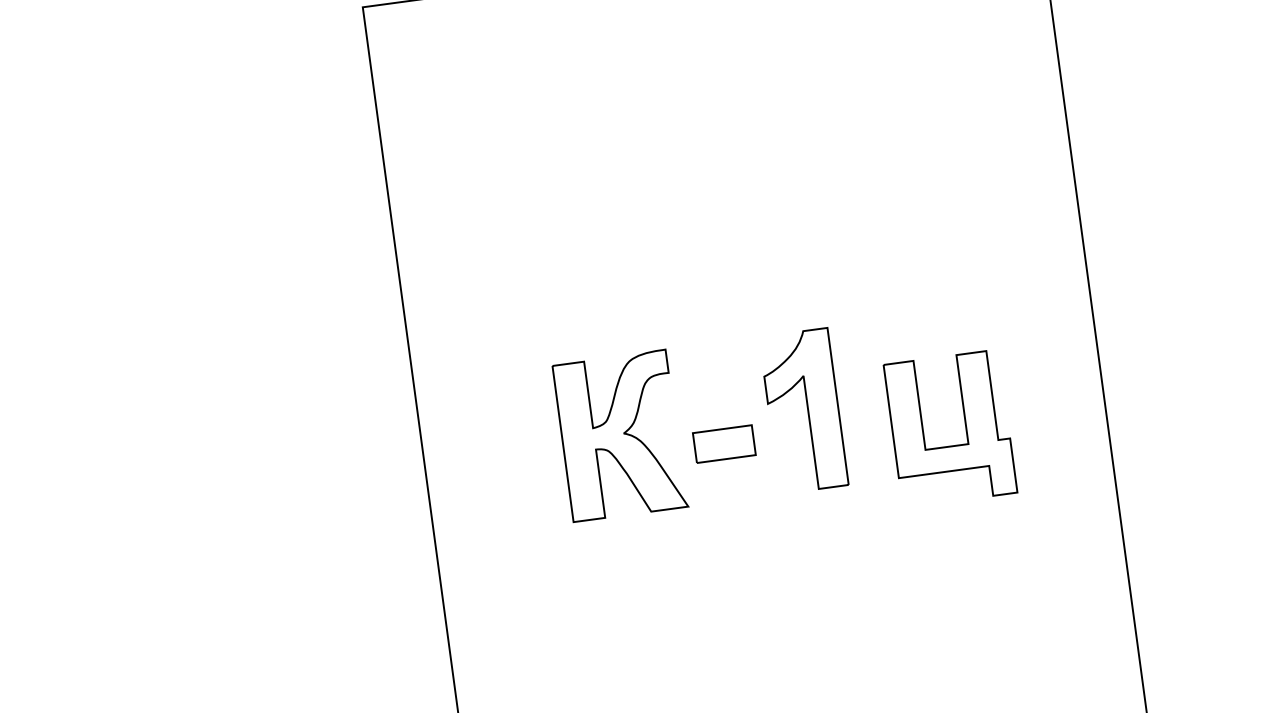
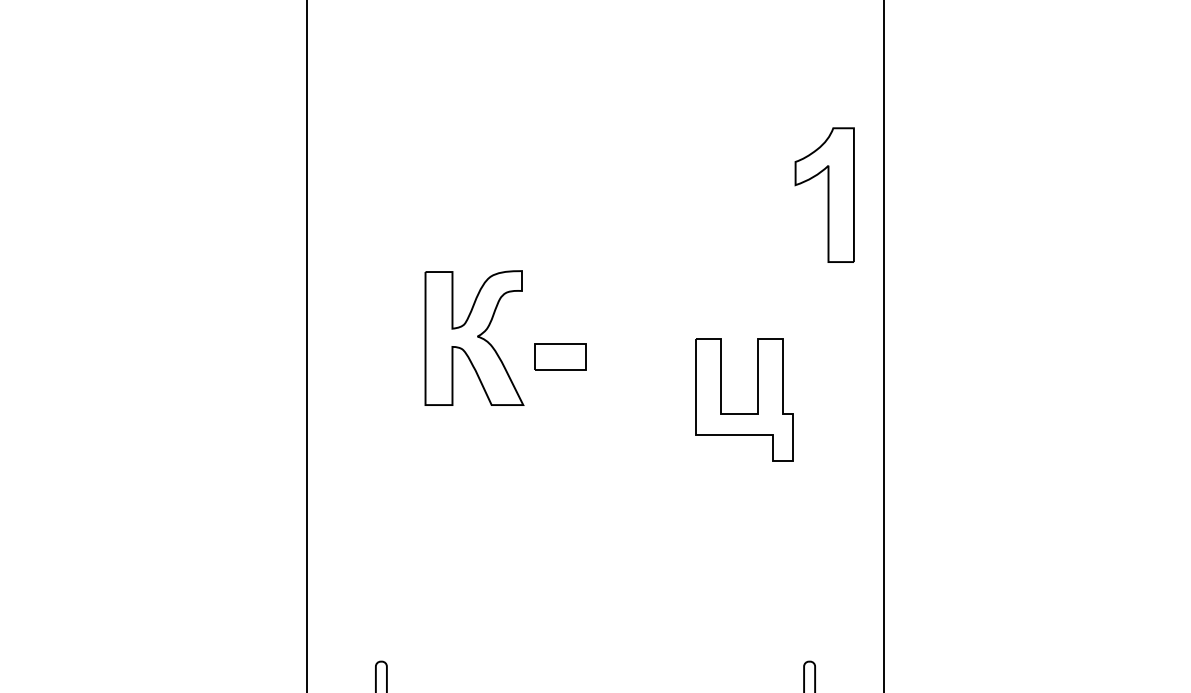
part: (803, 410) -> (824, 194), moved
part: (965, 426) -> (757, 399), moved

